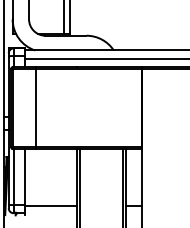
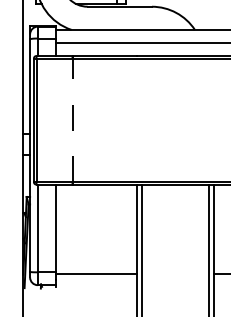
line: (35, 107) -> (72, 119), solid -> dashed

